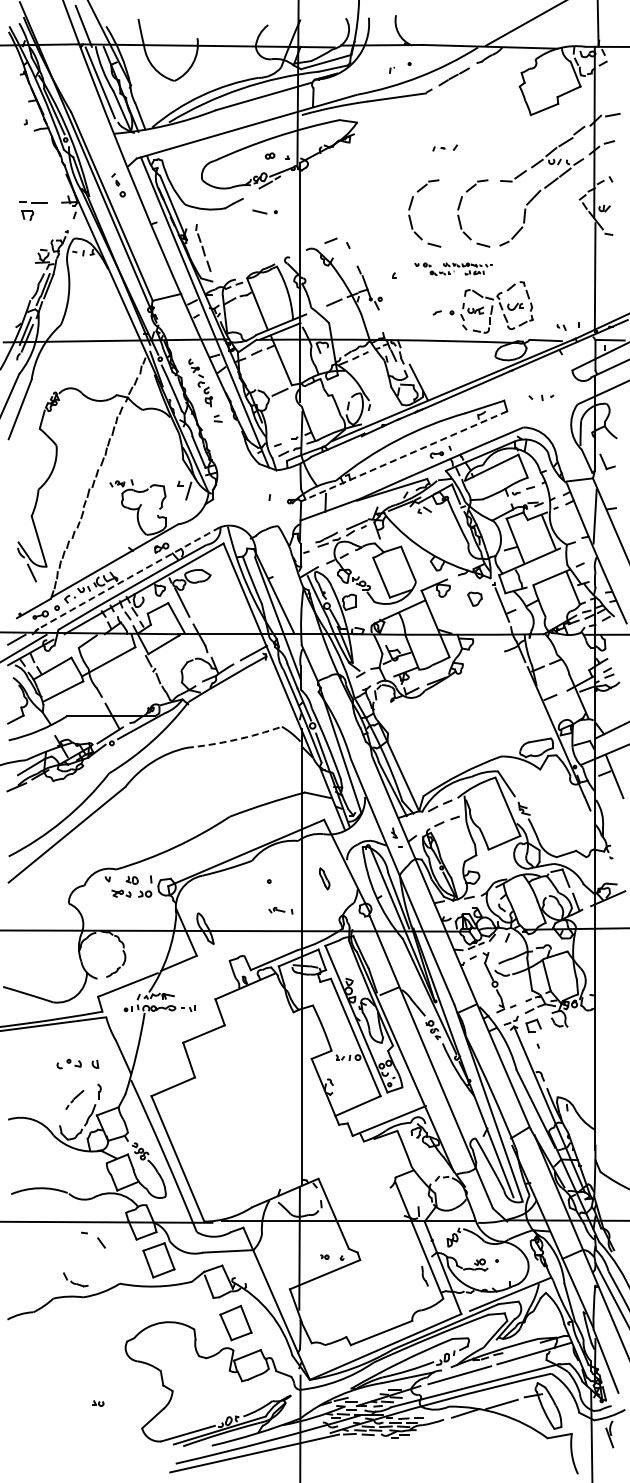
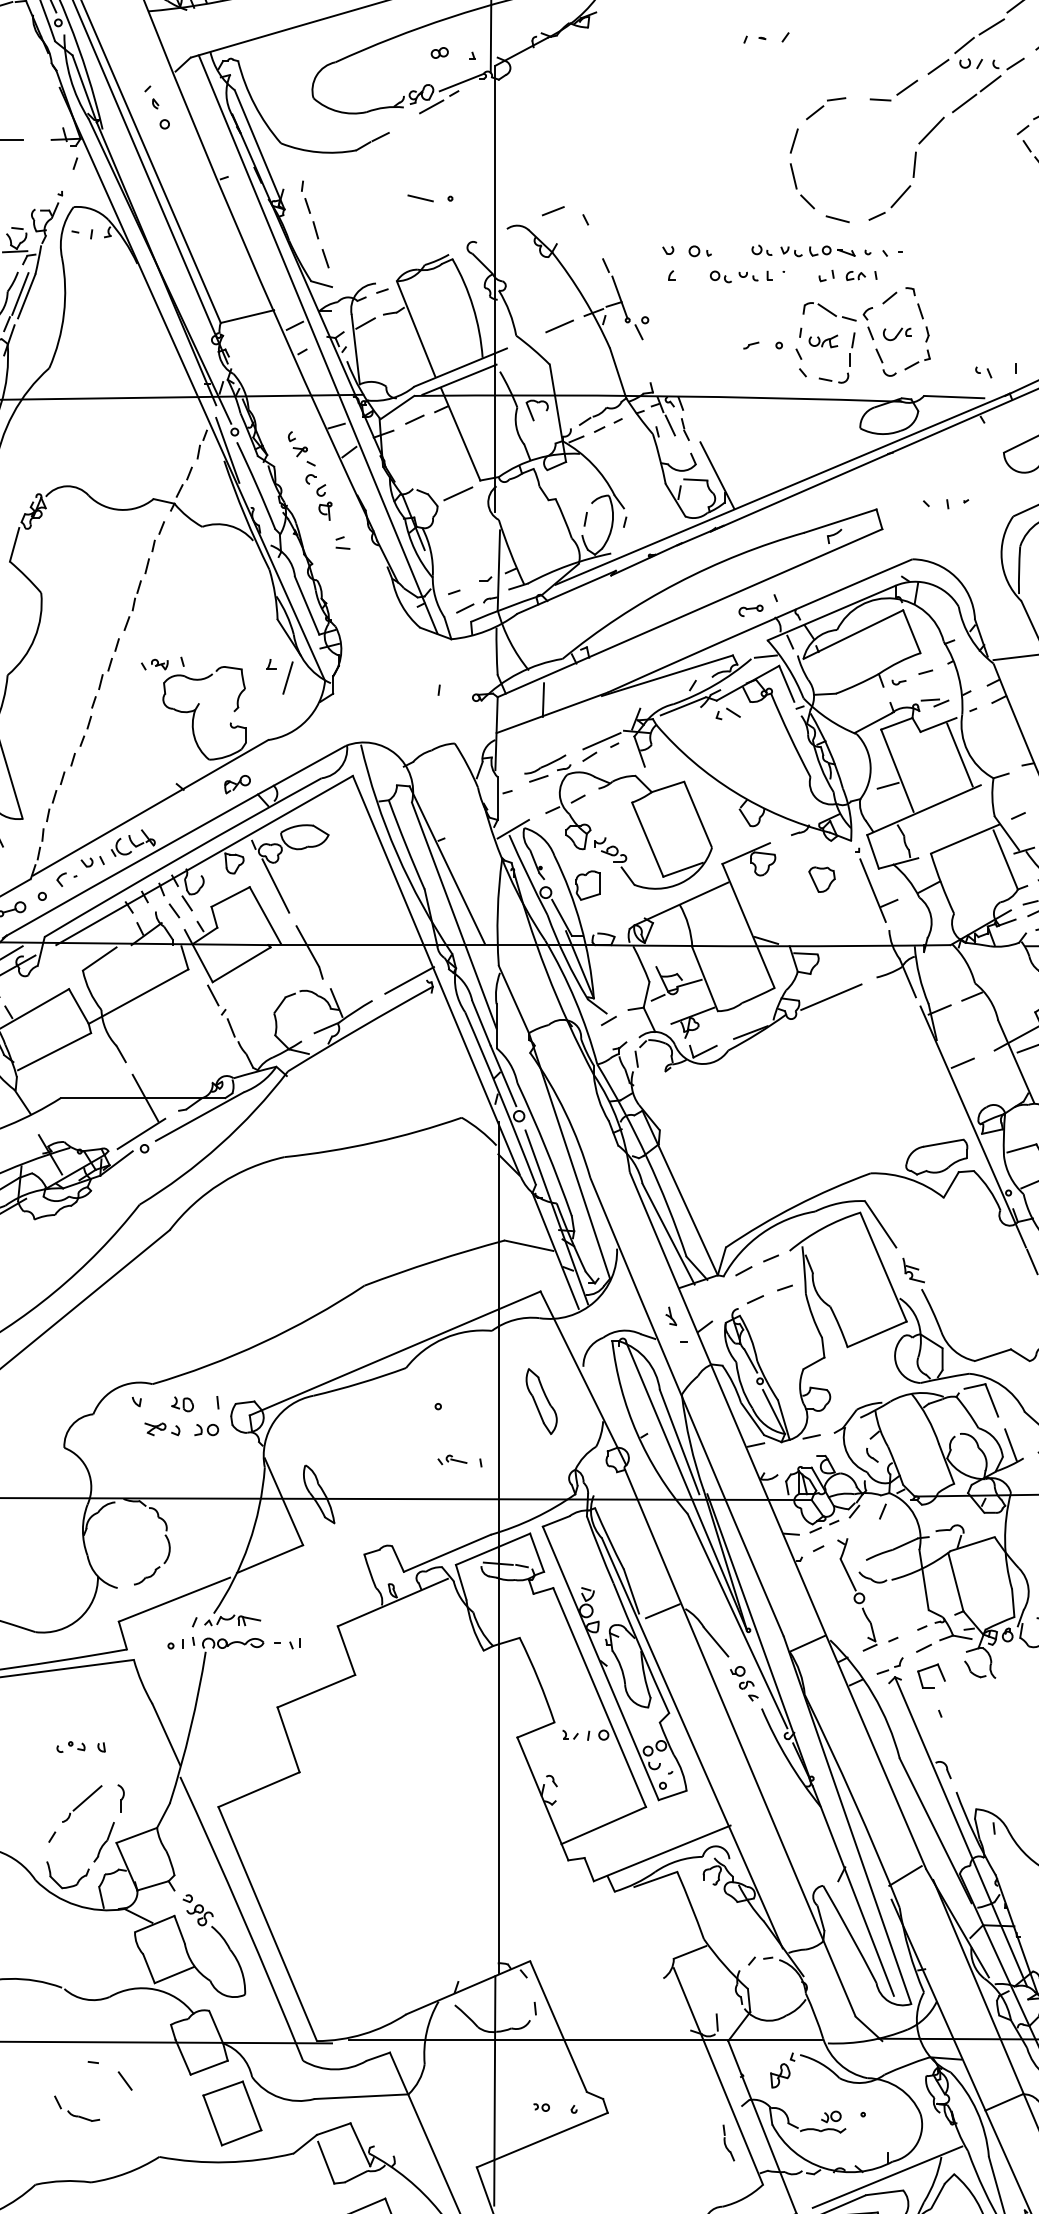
part: (264, 211) -> (429, 197), moved
part: (410, 215) -> (701, 163), removed
part: (453, 268) -> (781, 262), size x1.67
line: (403, 456) -> (688, 613), dashed -> solid
arc: (128, 578) -> (175, 841), dashed -> solid
line: (479, 661) -> (830, 996), added
arc: (235, 740) -> (375, 1143), dashed -> solid
part: (324, 878) -> (541, 1400), size x1.67
part: (77, 1063) -> (80, 1746), size x0.62
part: (74, 1099) -> (74, 1813), size x1.67
part: (75, 1279) -> (76, 2108), moved

